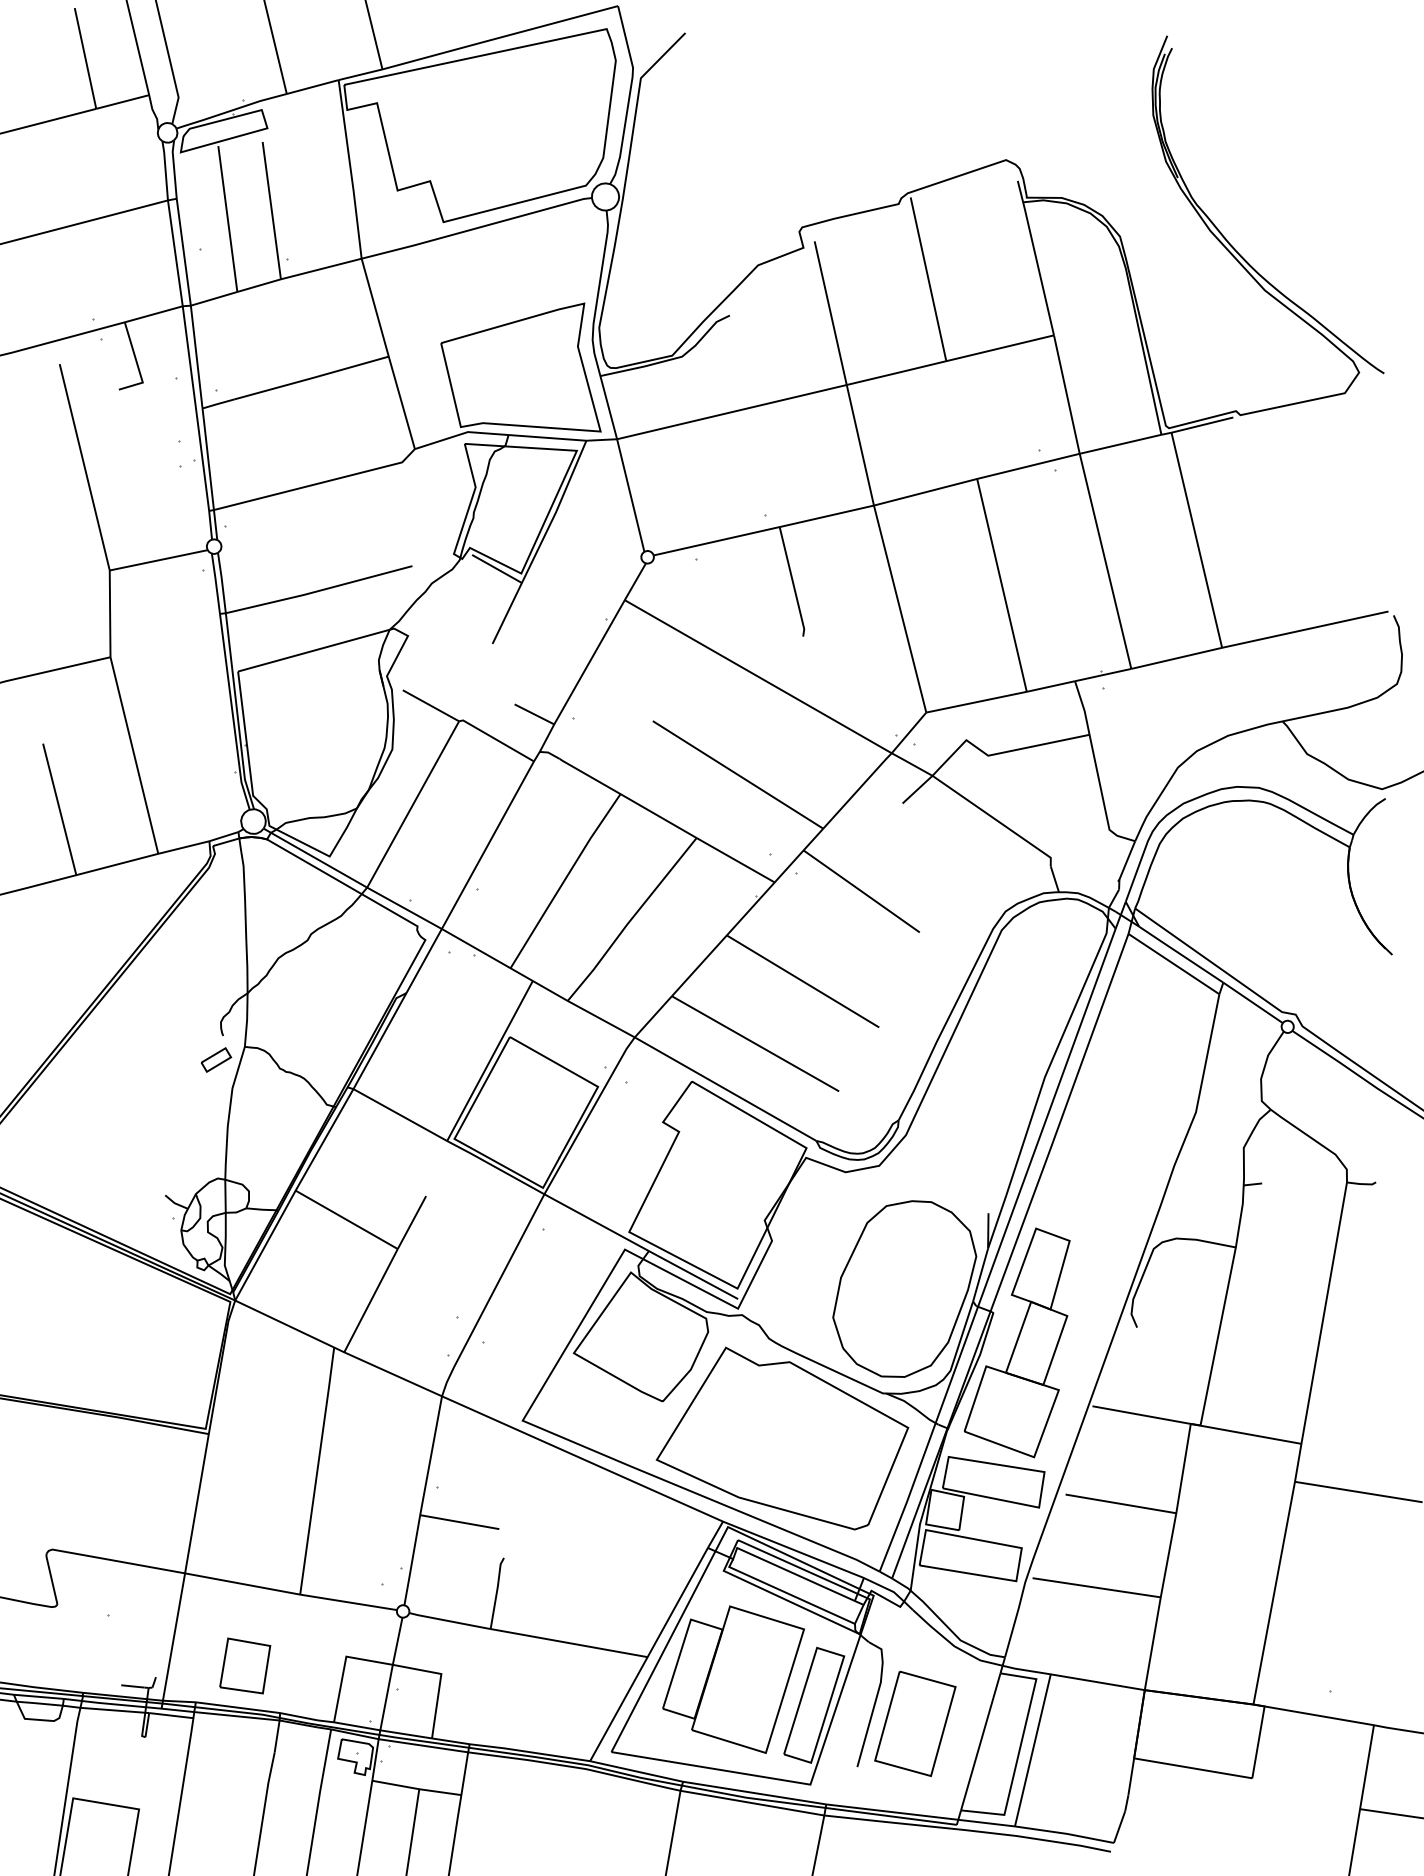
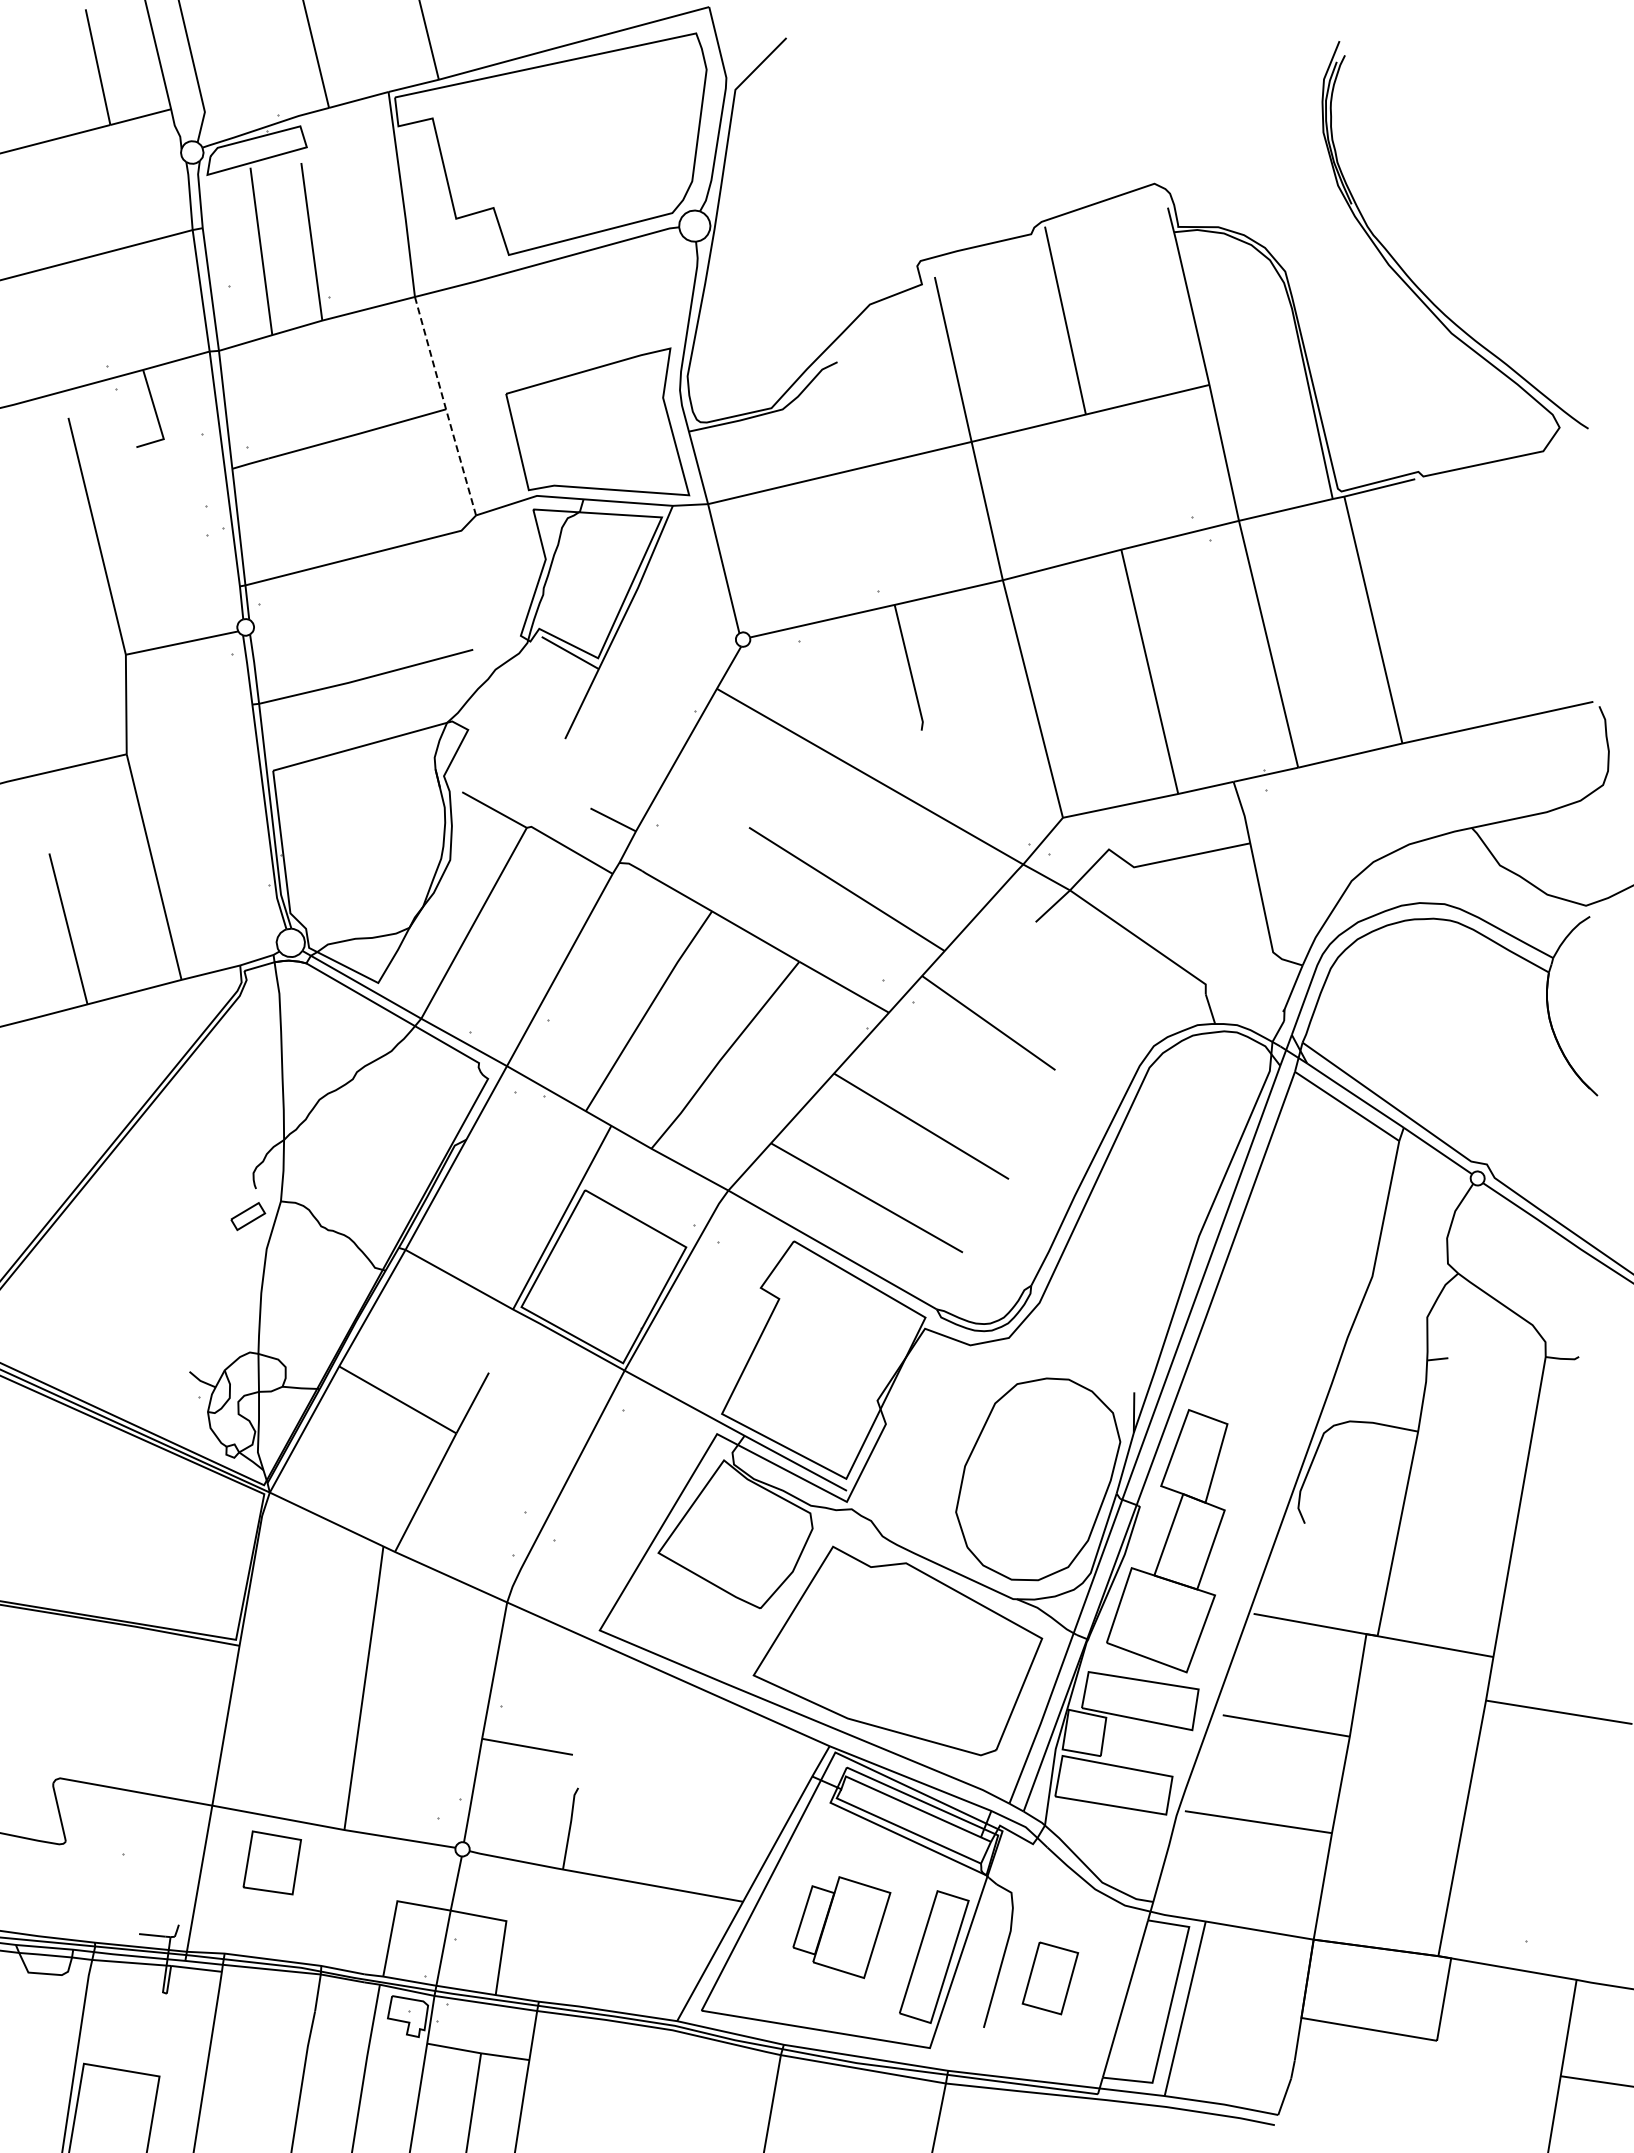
line: (388, 355) -> (445, 407), solid -> dashed
part: (244, 1665) -> (271, 1862), moved
part: (733, 1679) -> (841, 1927), size x0.6
part: (915, 1724) -> (1050, 1978), size x0.6

